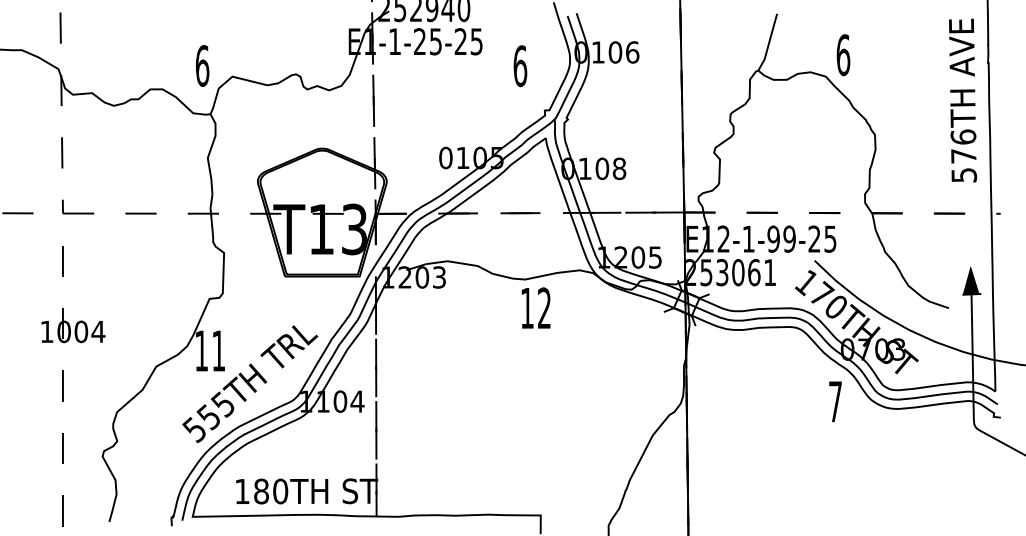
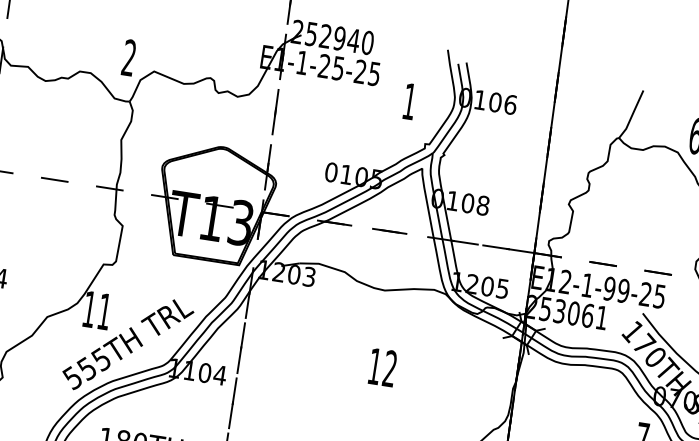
text: (202, 65) -> (129, 57), 6 -> 2
text: (520, 66) -> (409, 101), 6 -> 1
text: (535, 307) -> (382, 366), moved

